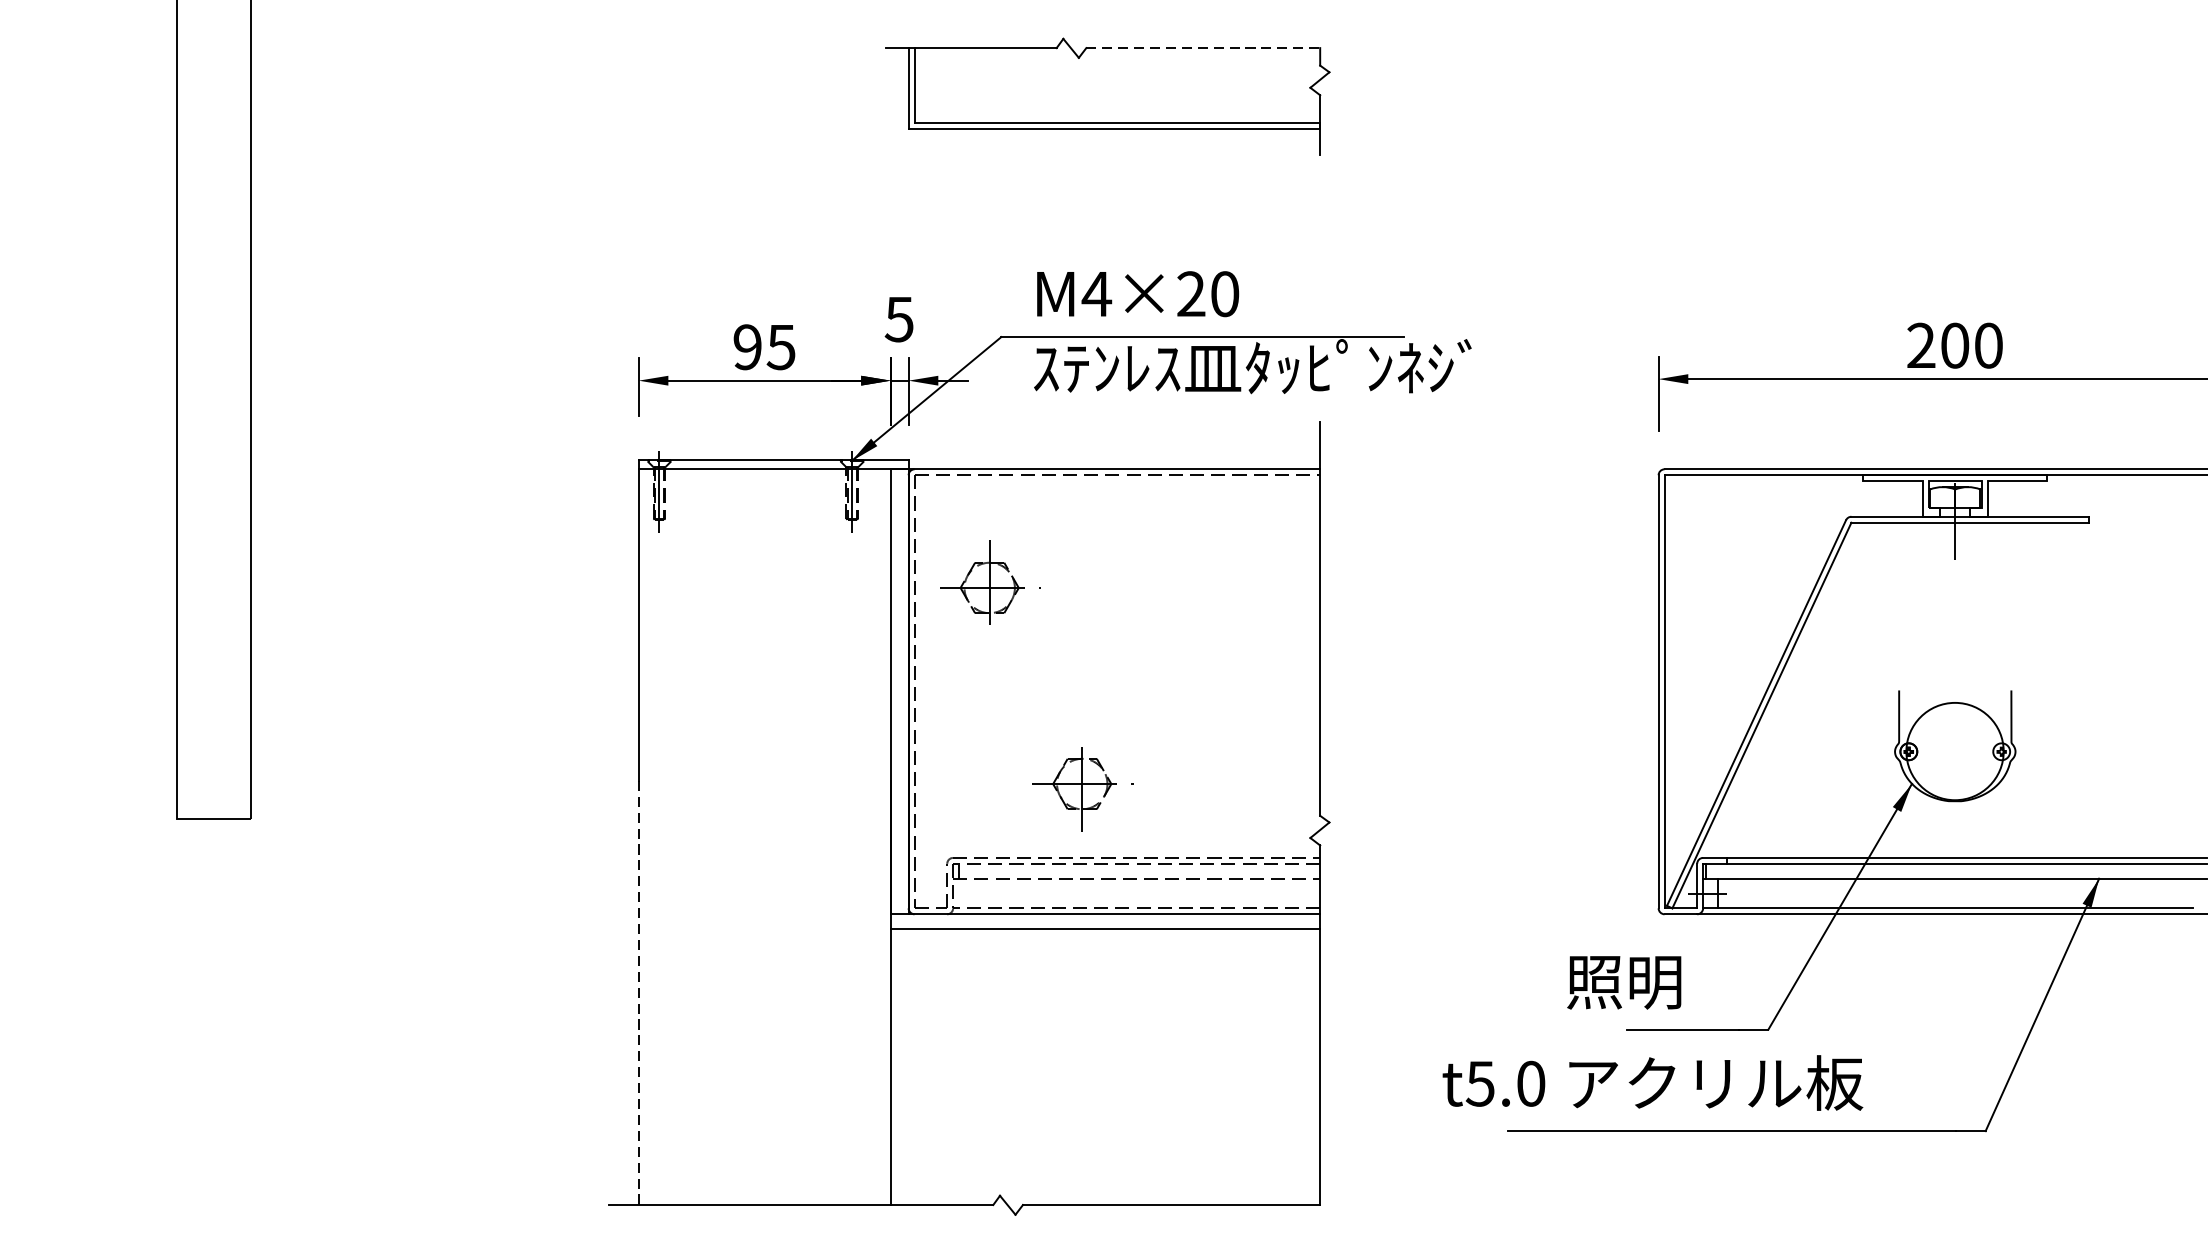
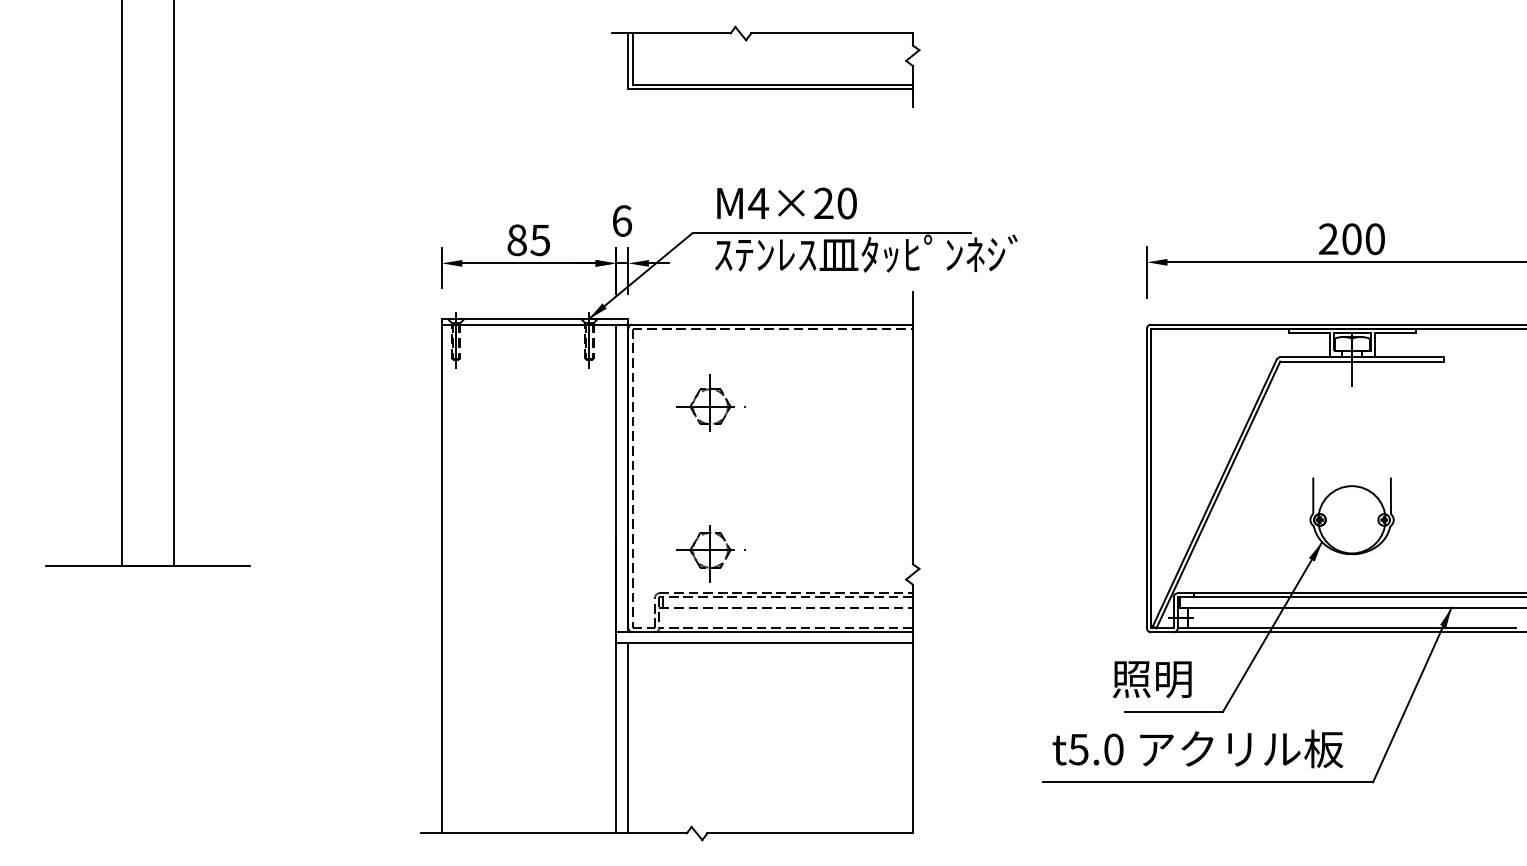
line: (1203, 48) -> (832, 33), dashed -> solid
text: (900, 318) -> (622, 220), 5 -> 6
text: (746, 347) -> (516, 240), 95 -> 85
part: (989, 581) -> (710, 402), moved
part: (1082, 788) -> (710, 553), moved
line: (213, 819) -> (147, 566), added
text: (1624, 982) -> (1152, 679), moved
line: (638, 992) -> (441, 686), dashed -> solid
line: (908, 1066) -> (628, 737), added
text: (1652, 1082) -> (1197, 748), moved

